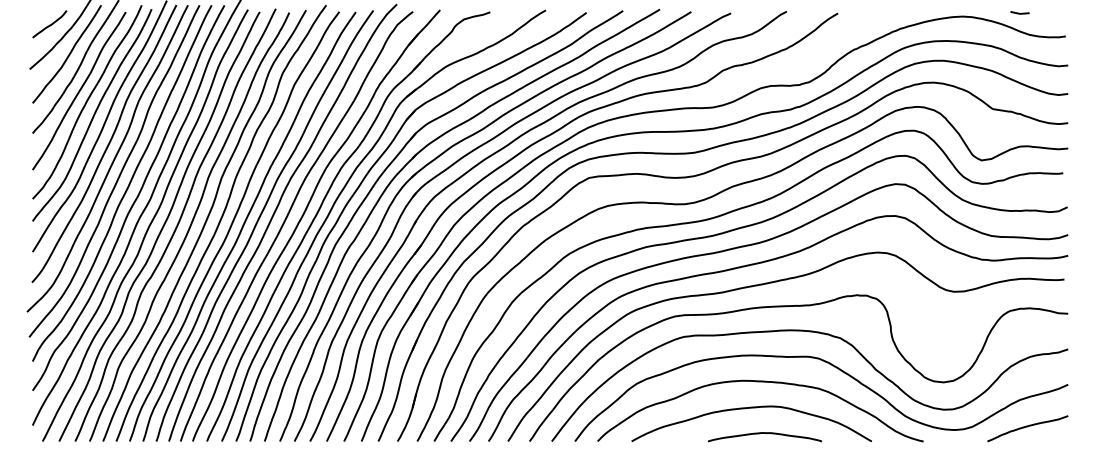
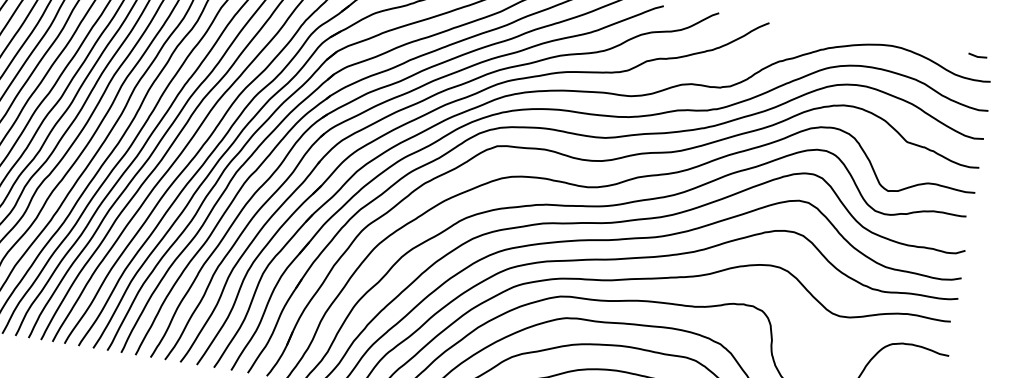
line: (1019, 12) -> (977, 55), moved

